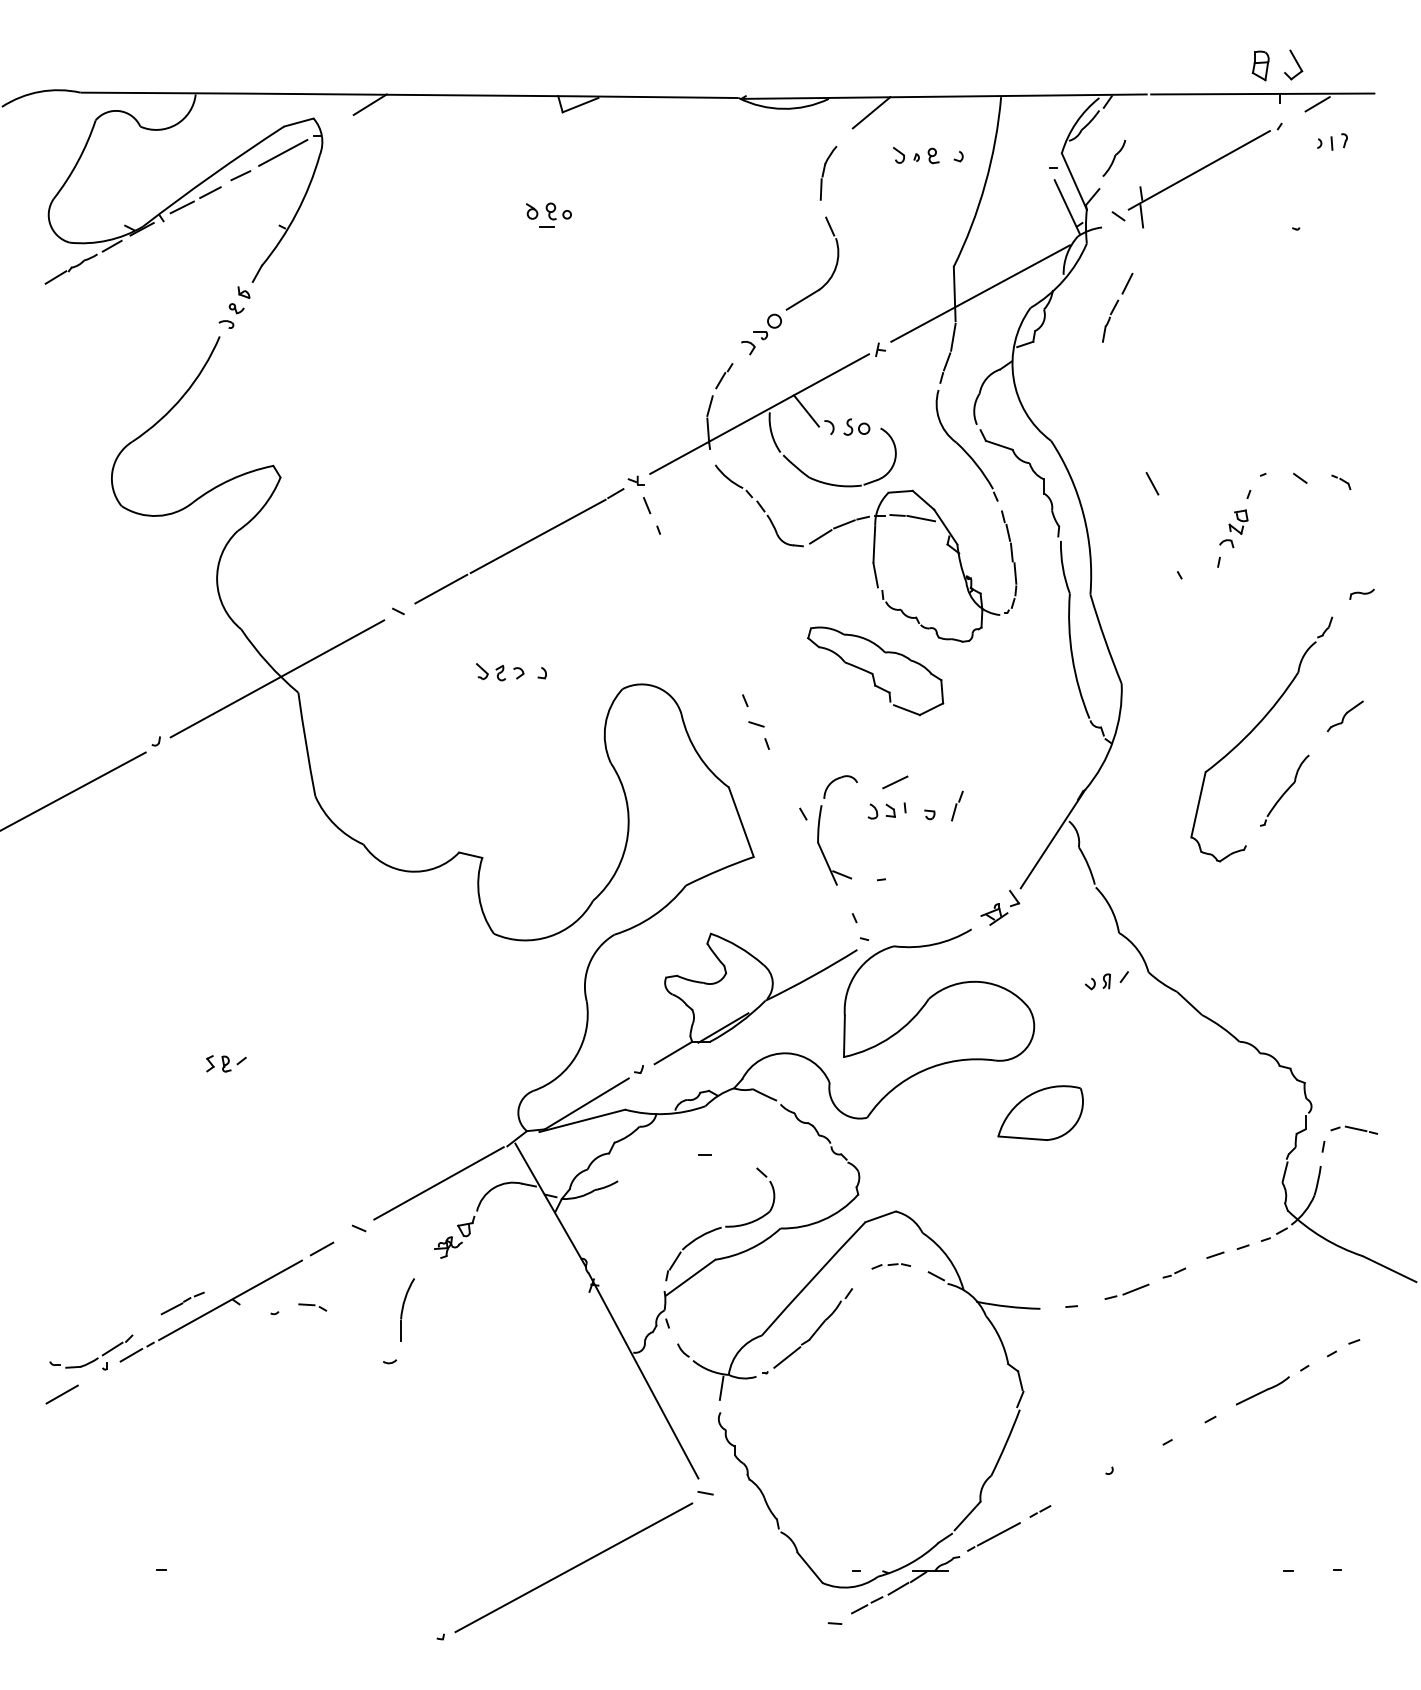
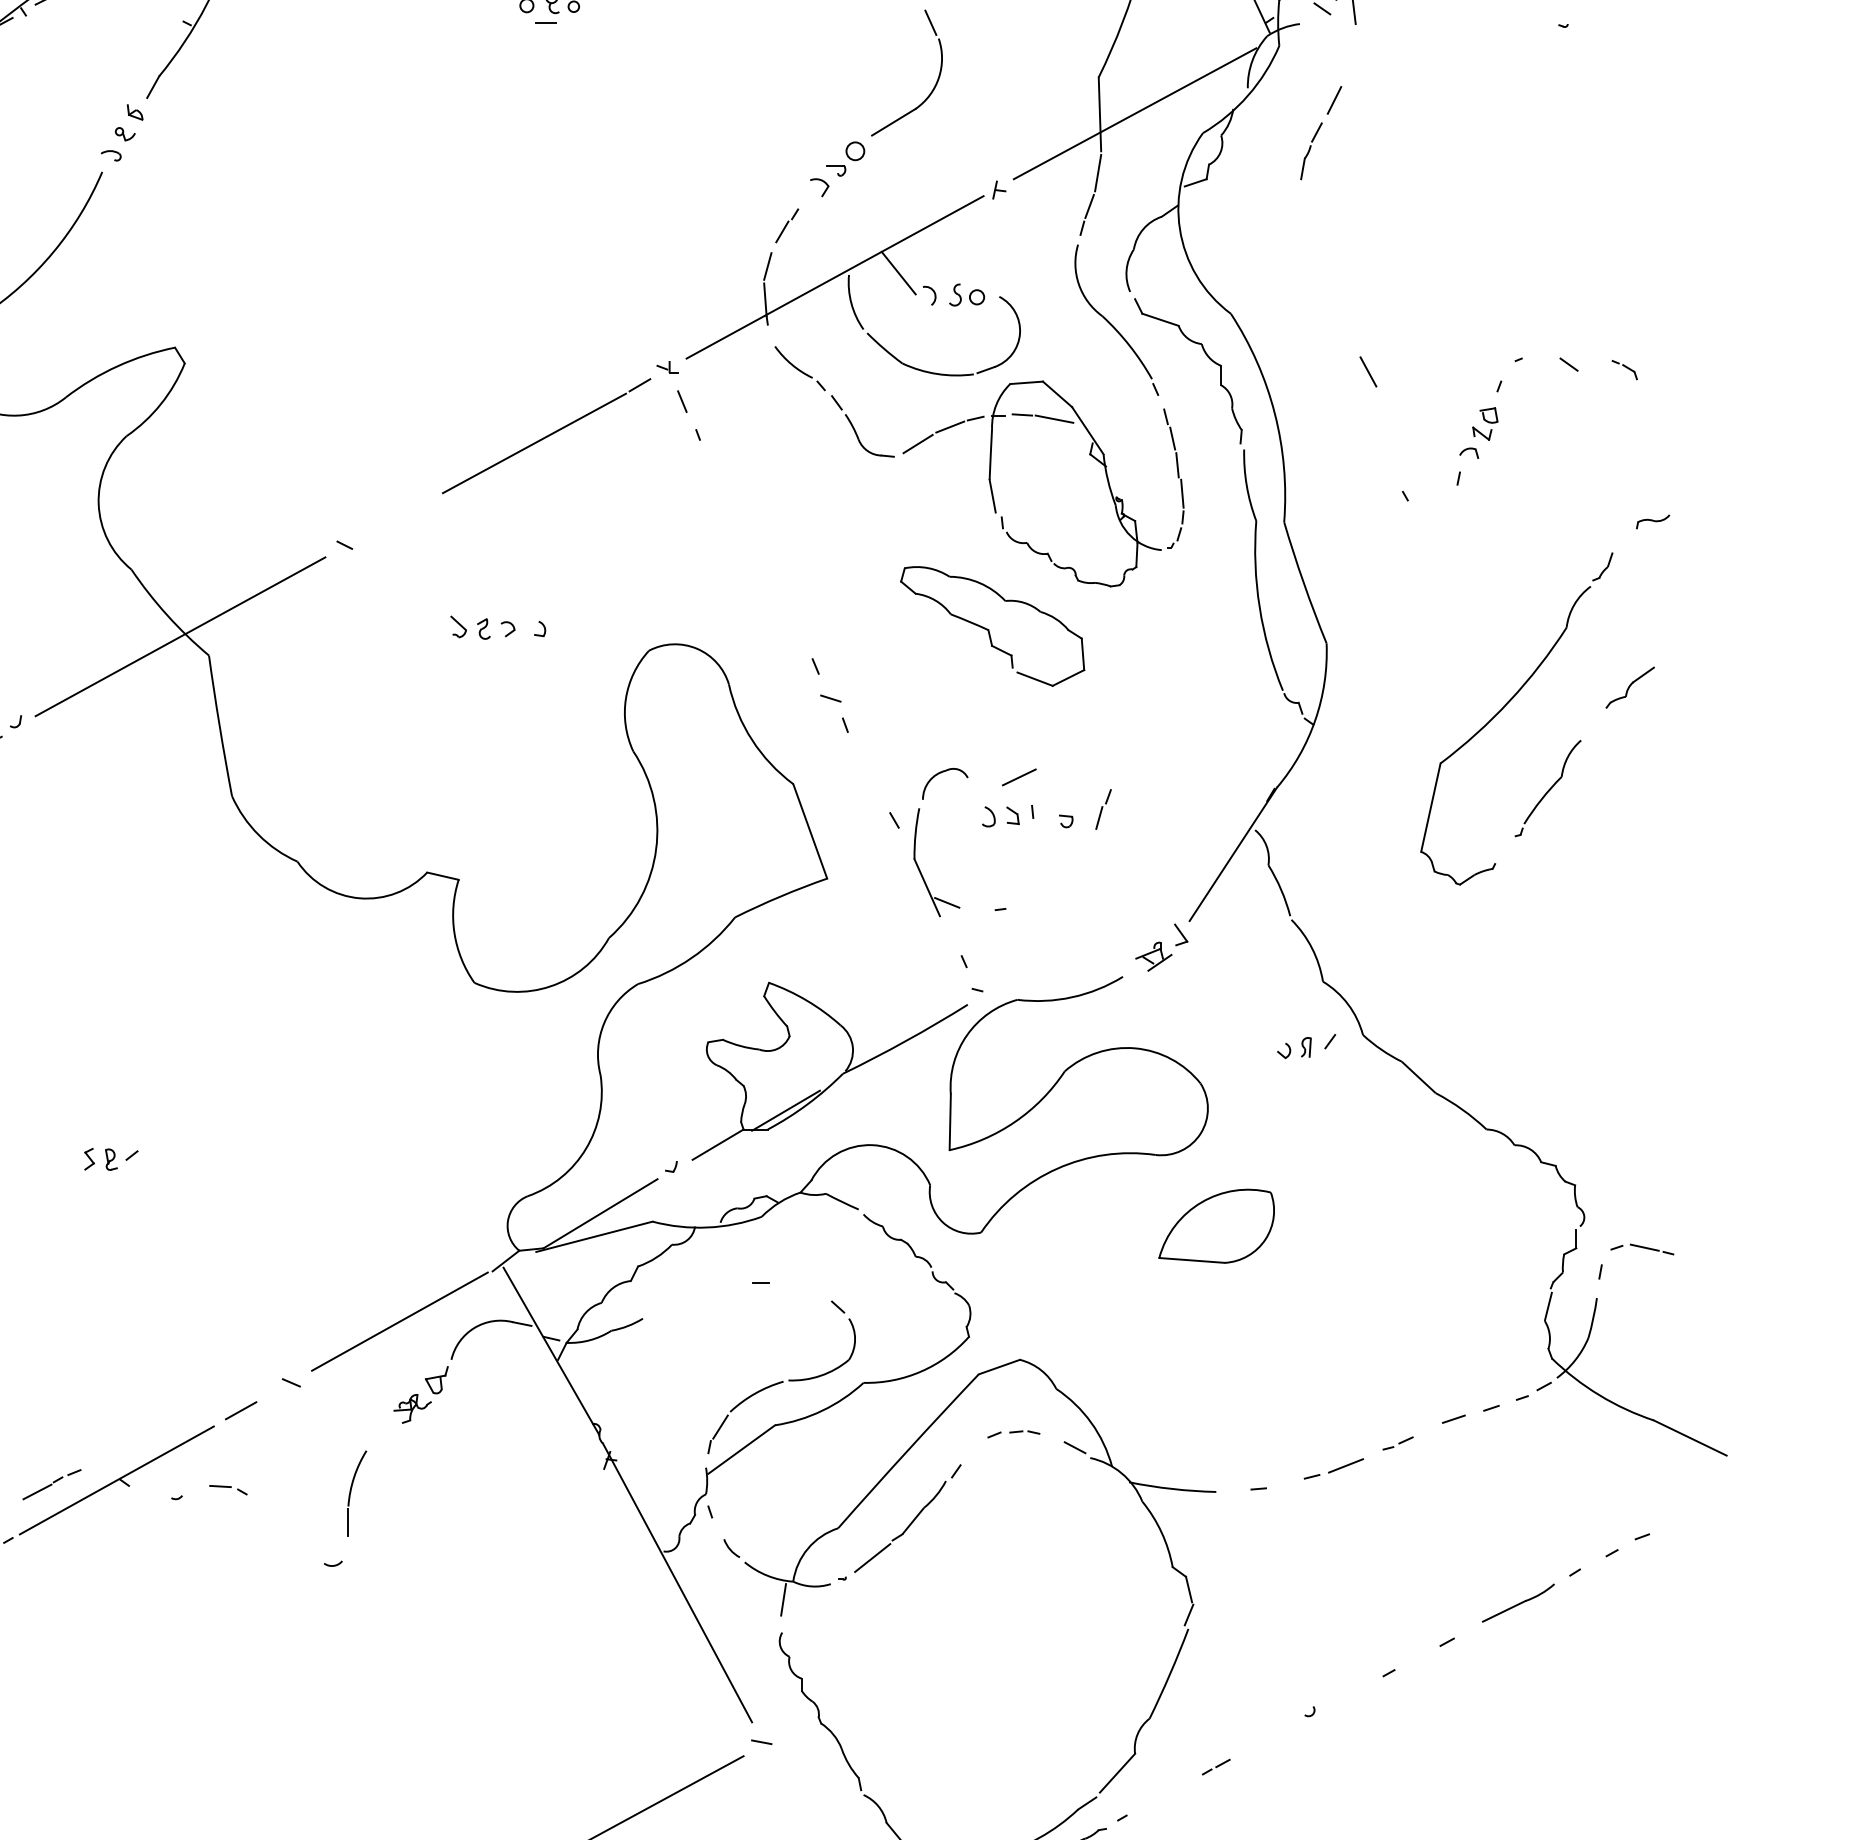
line: (441, 588) -> (403, 514), removed
line: (998, 1534) -> (1159, 1798), removed

